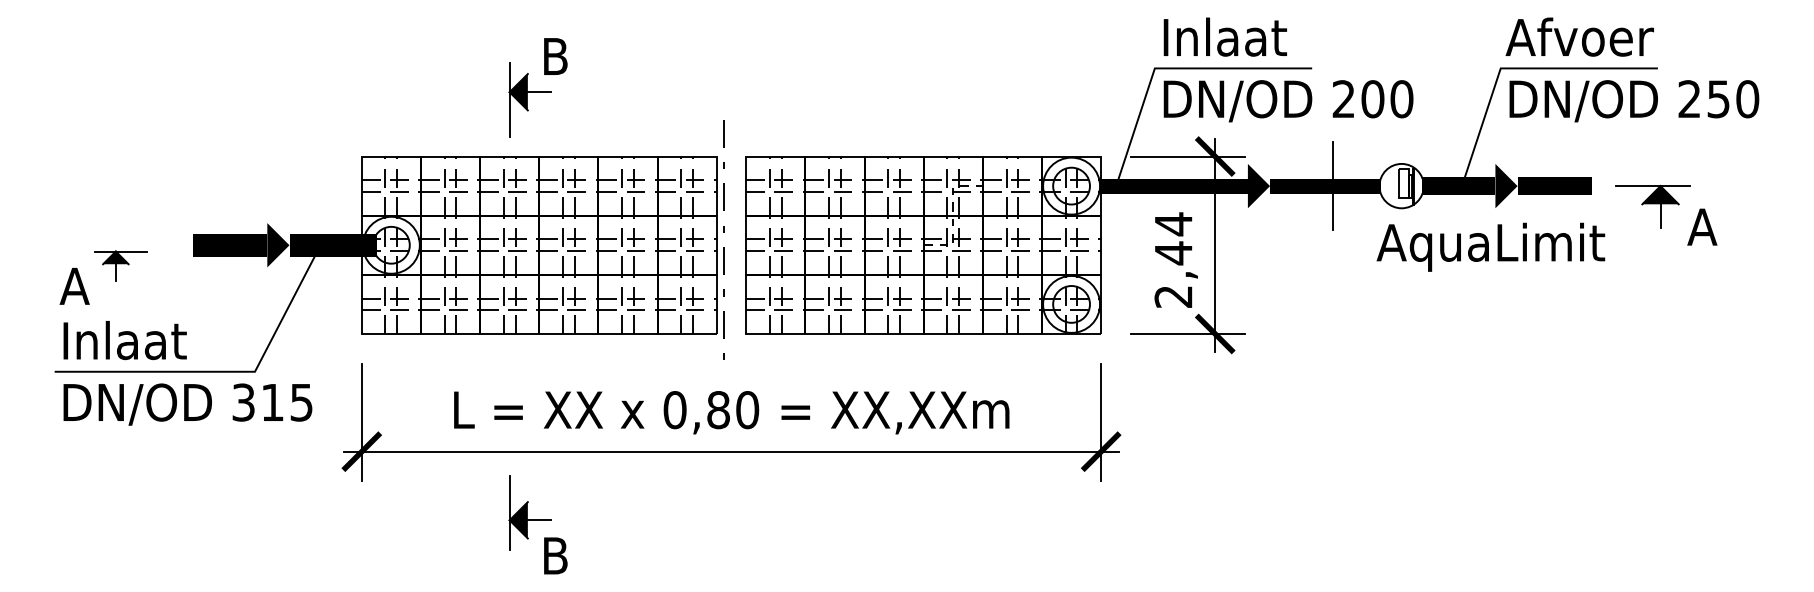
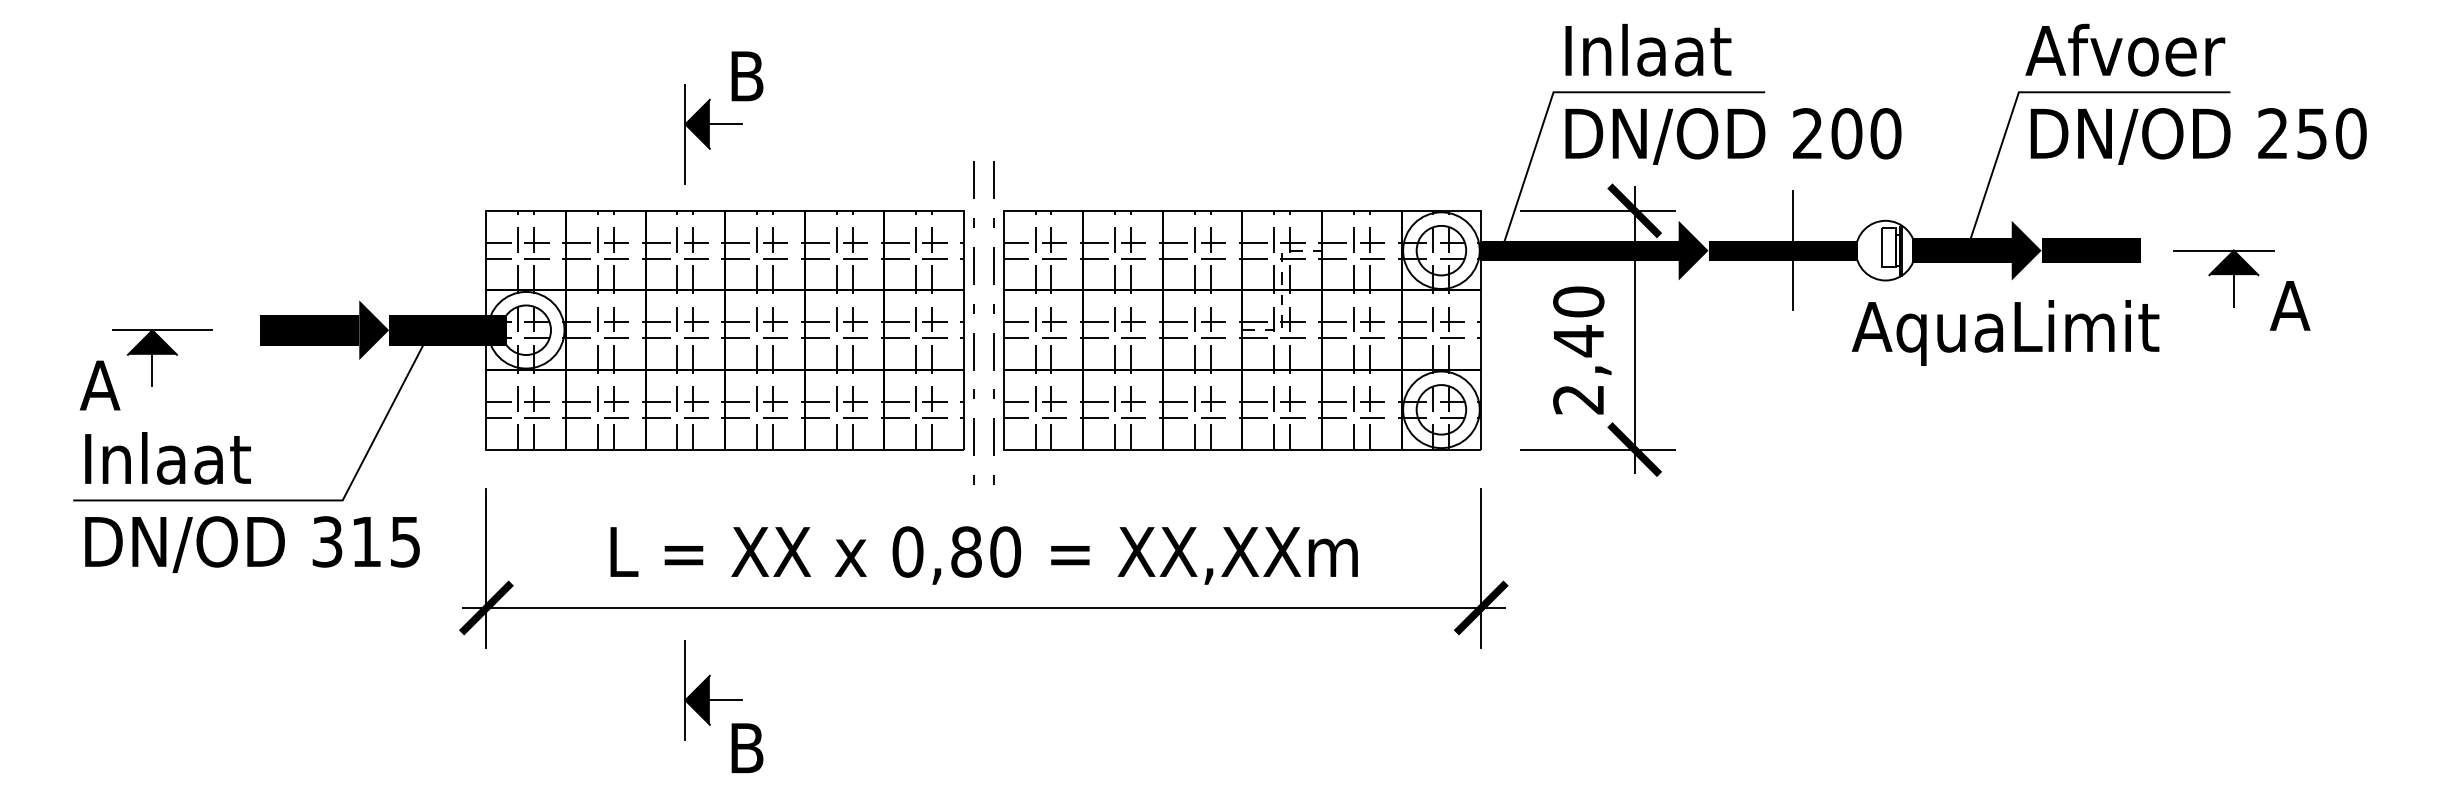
text: (1173, 223) -> (1578, 301), 2,44 -> 2,40
line: (738, 232) -> (993, 313), added
part: (121, 265) -> (162, 357), size x1.43

